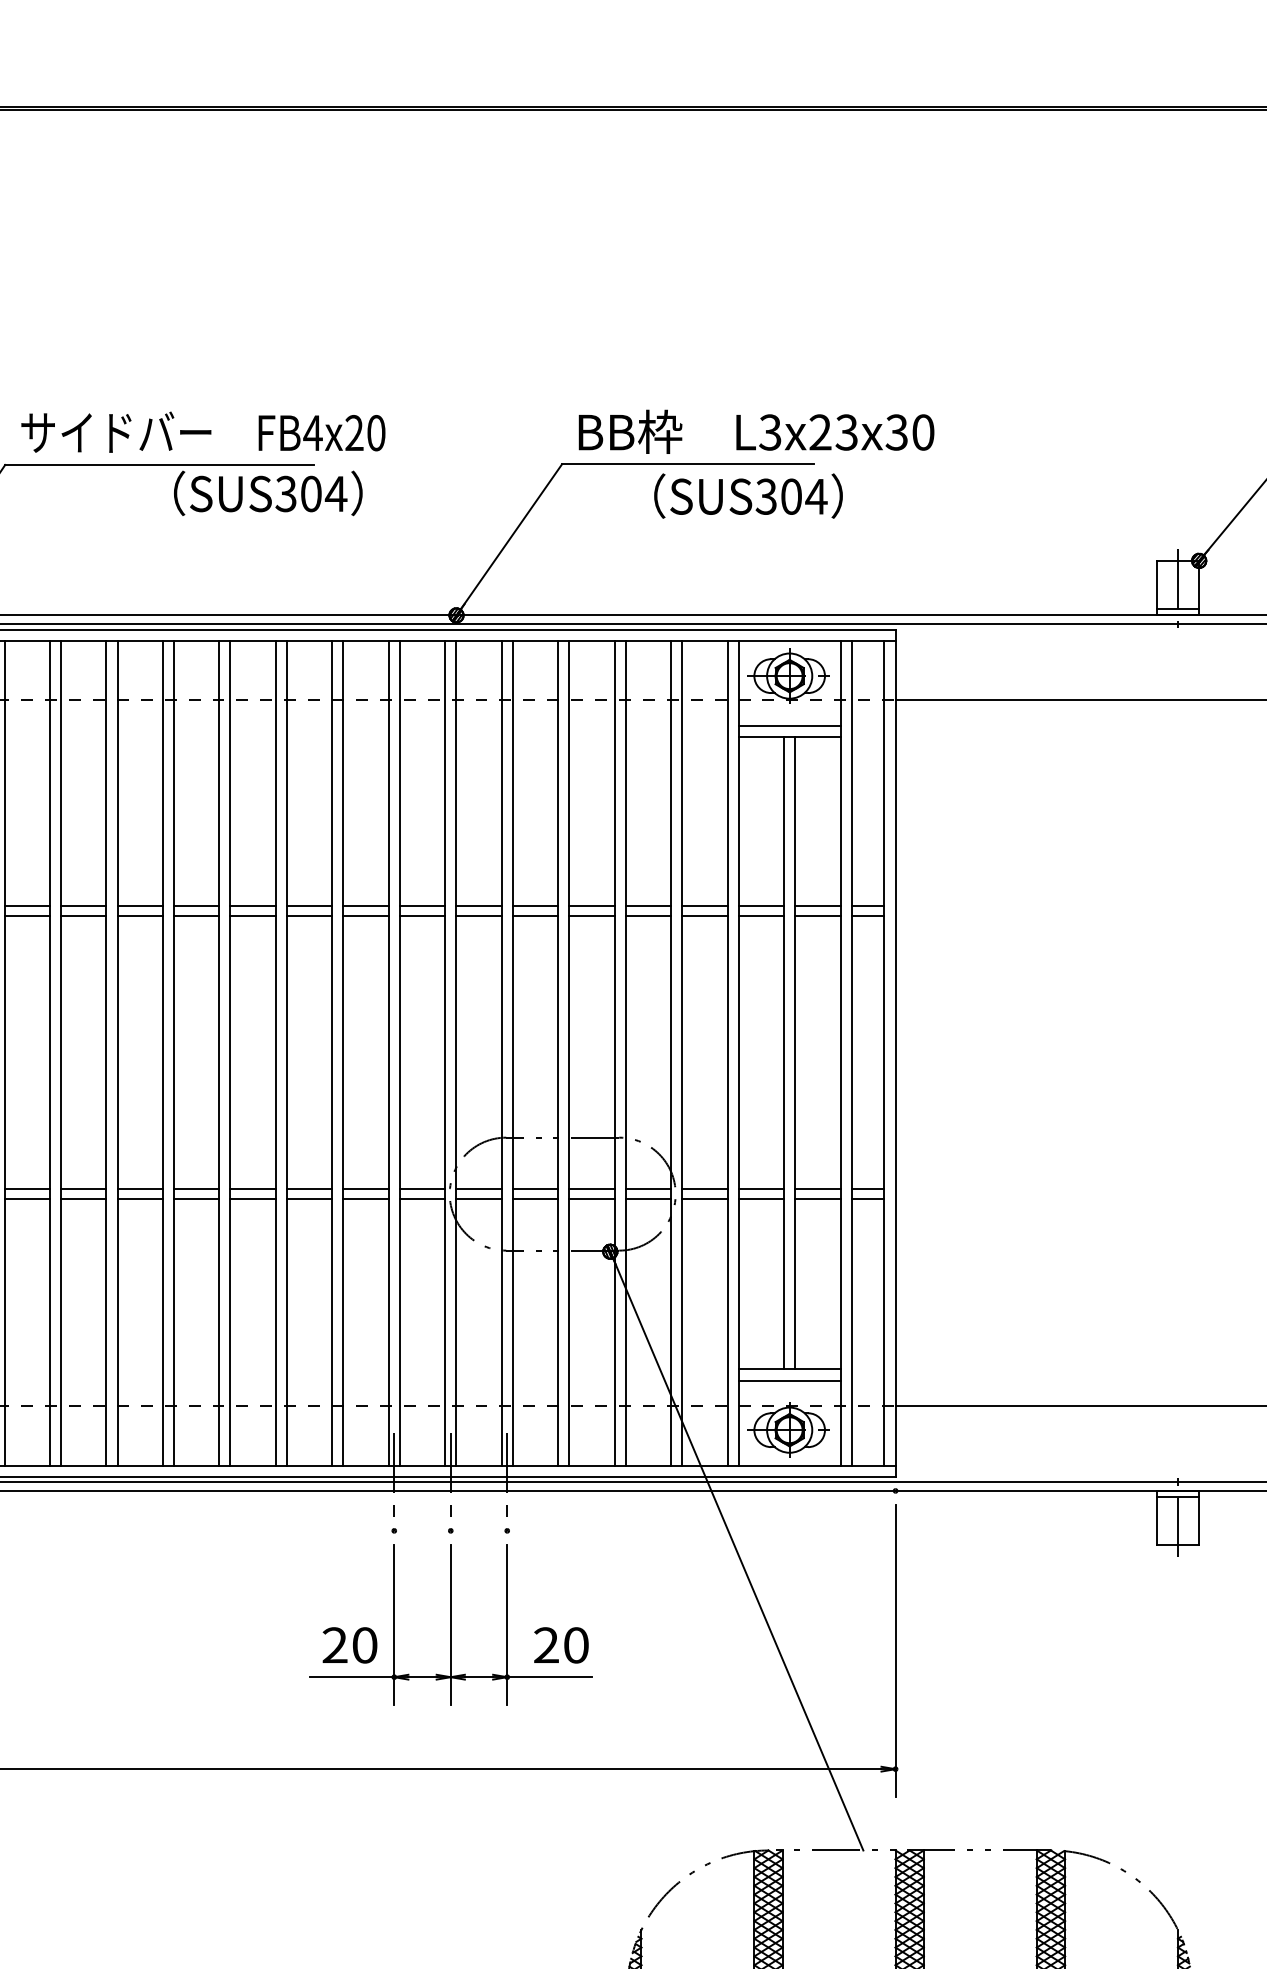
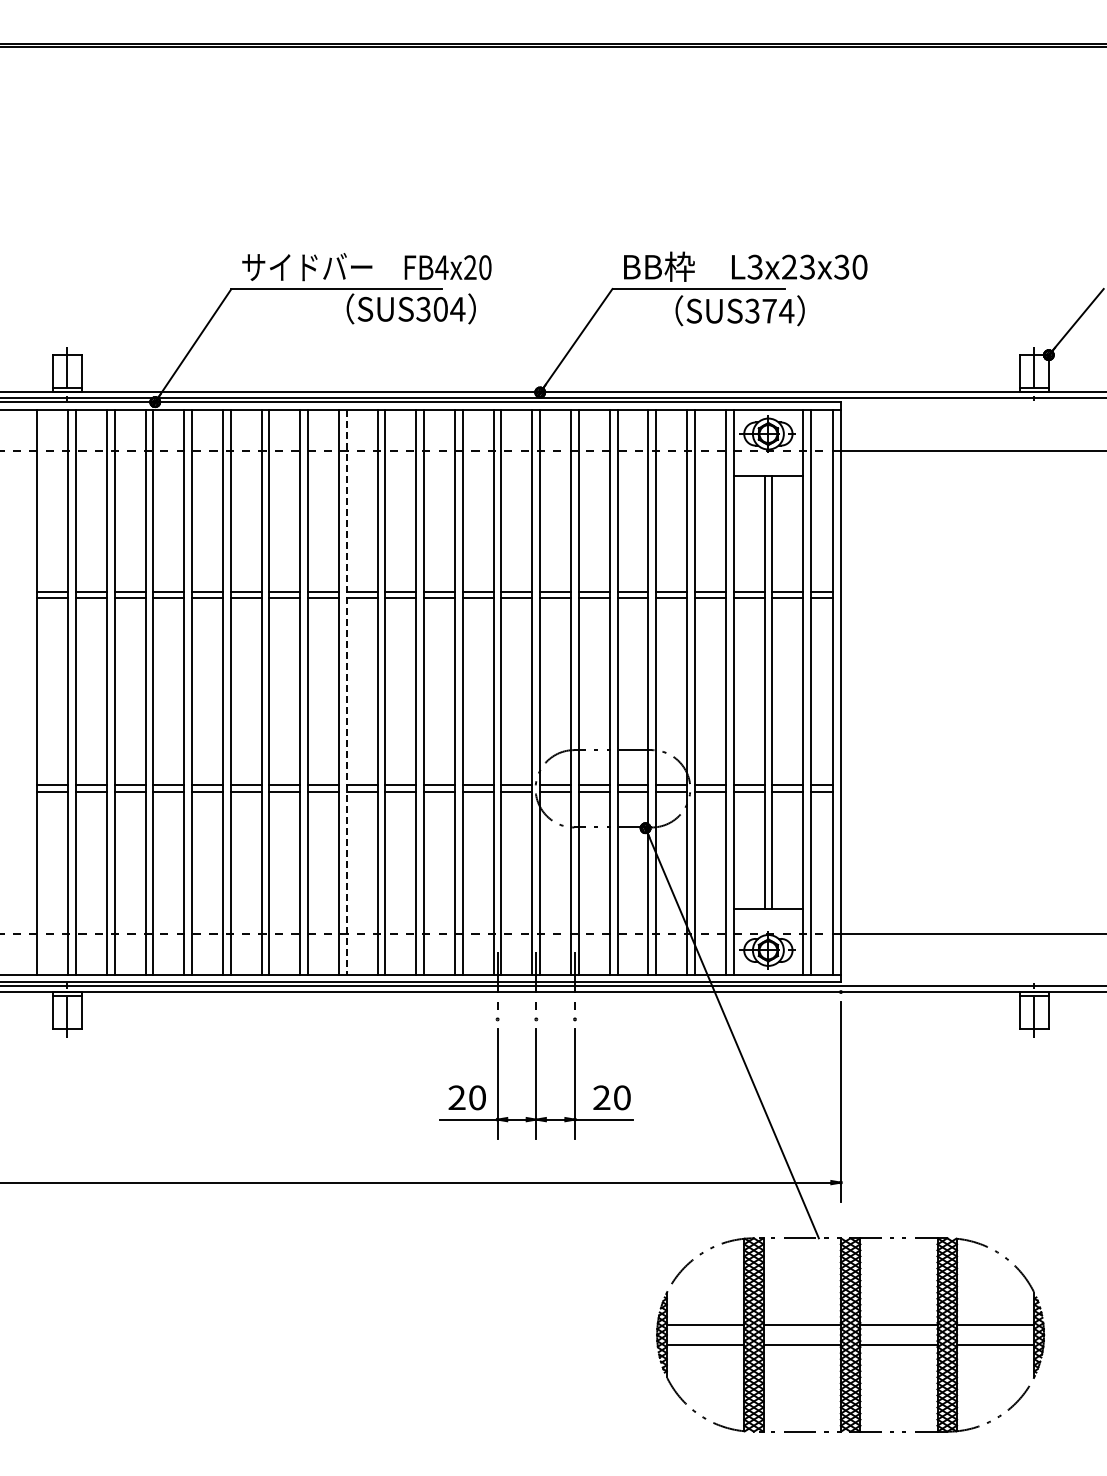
text: (791, 495) -> (769, 310), SUS304 -> SUS374
line: (789, 724) -> (768, 467), removed
line: (173, 1053) -> (346, 692), solid -> dashed
line: (789, 1380) -> (768, 916), removed

